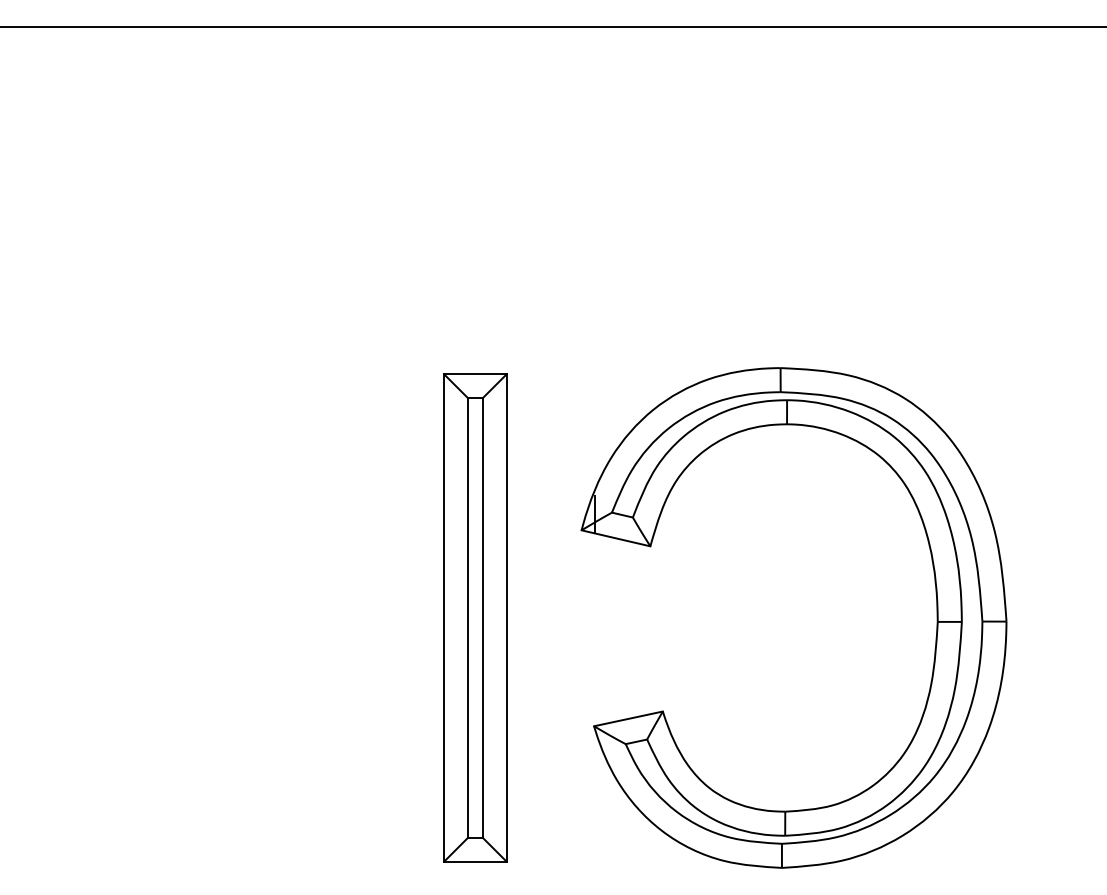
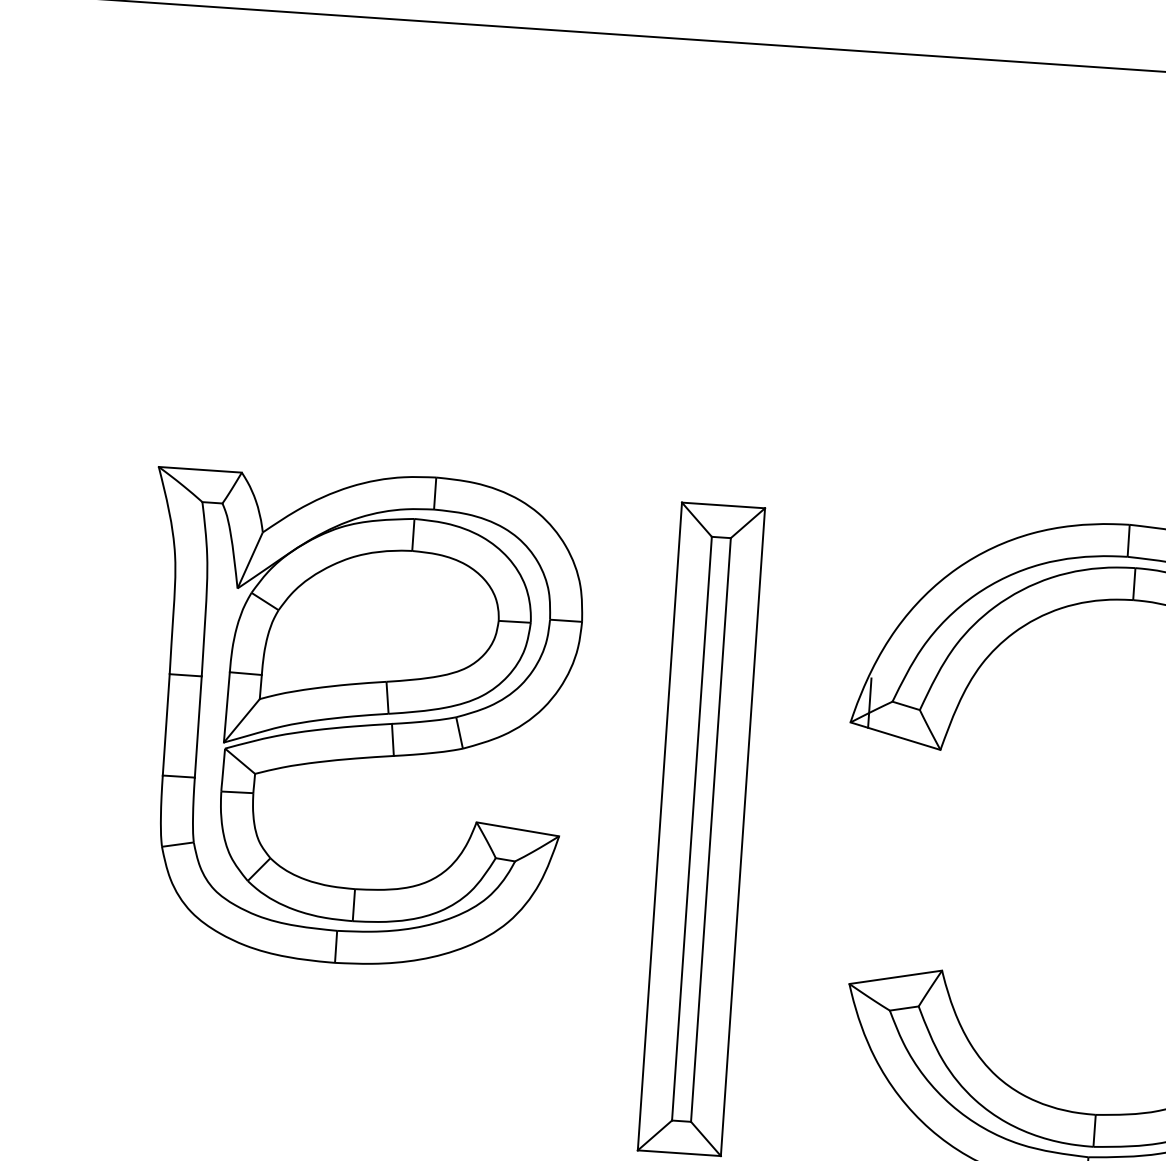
part: (212, 552) -> (357, 718), added

